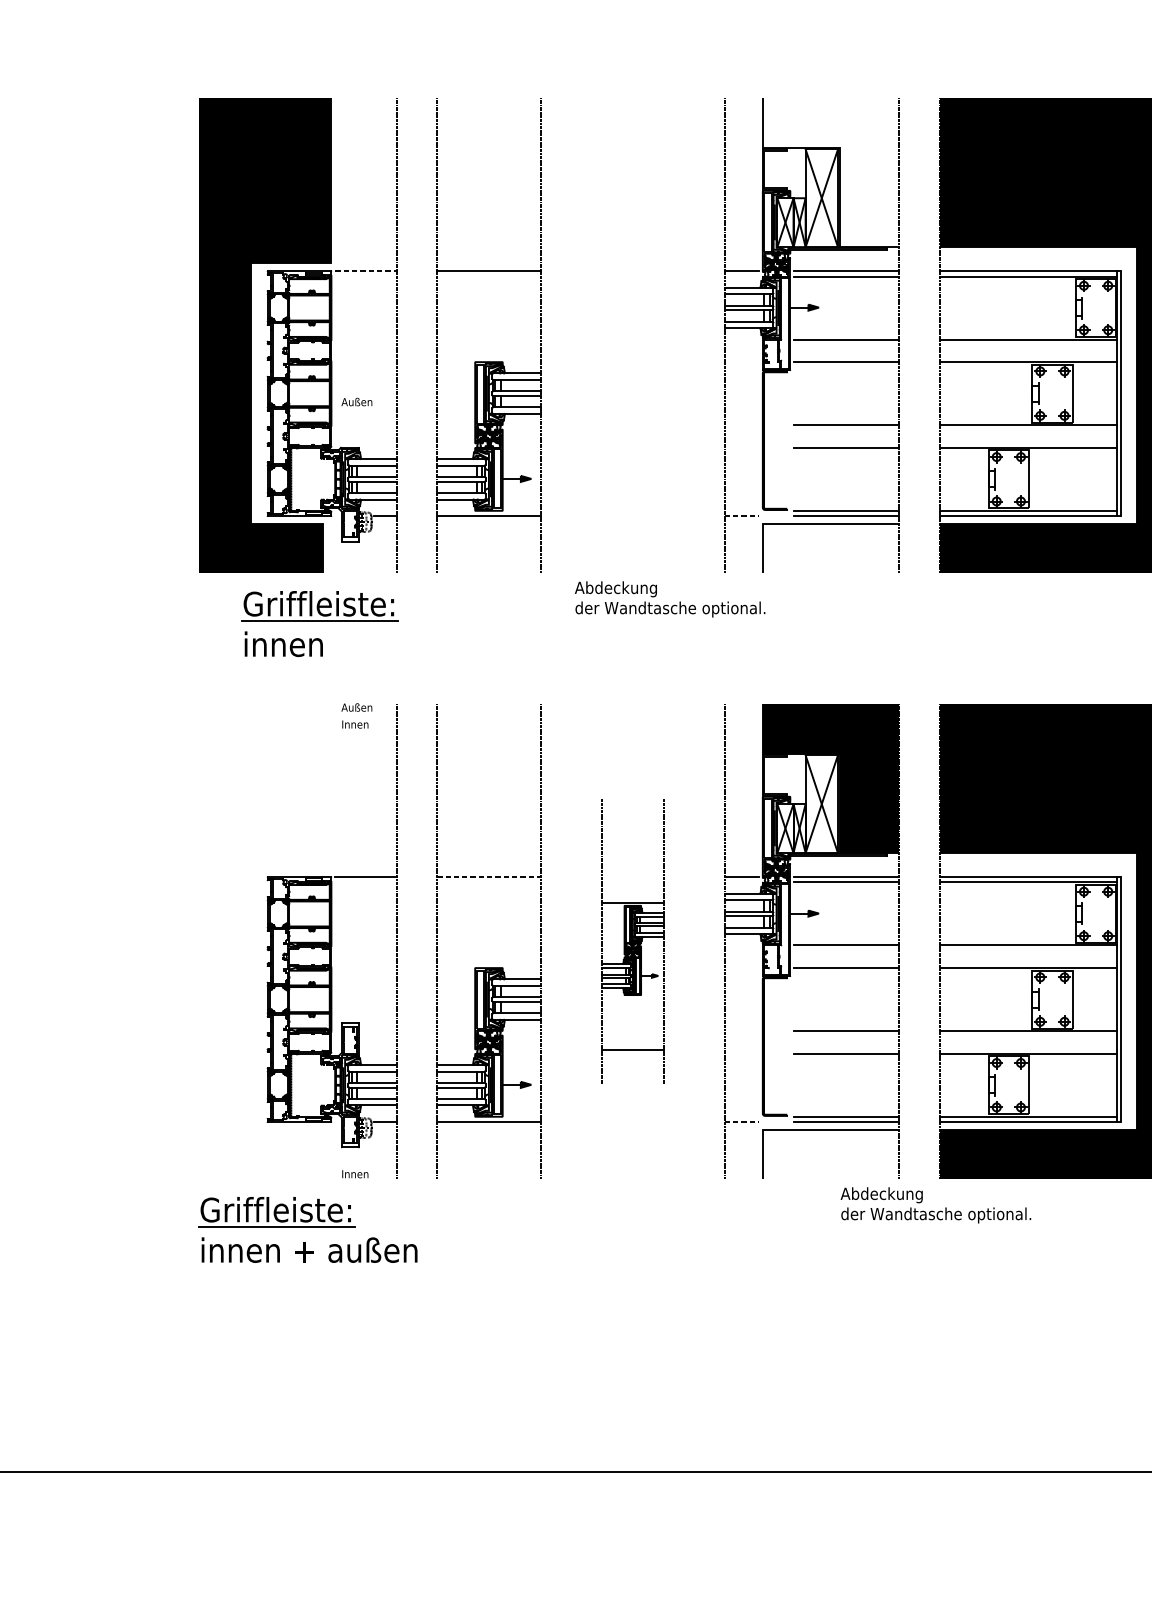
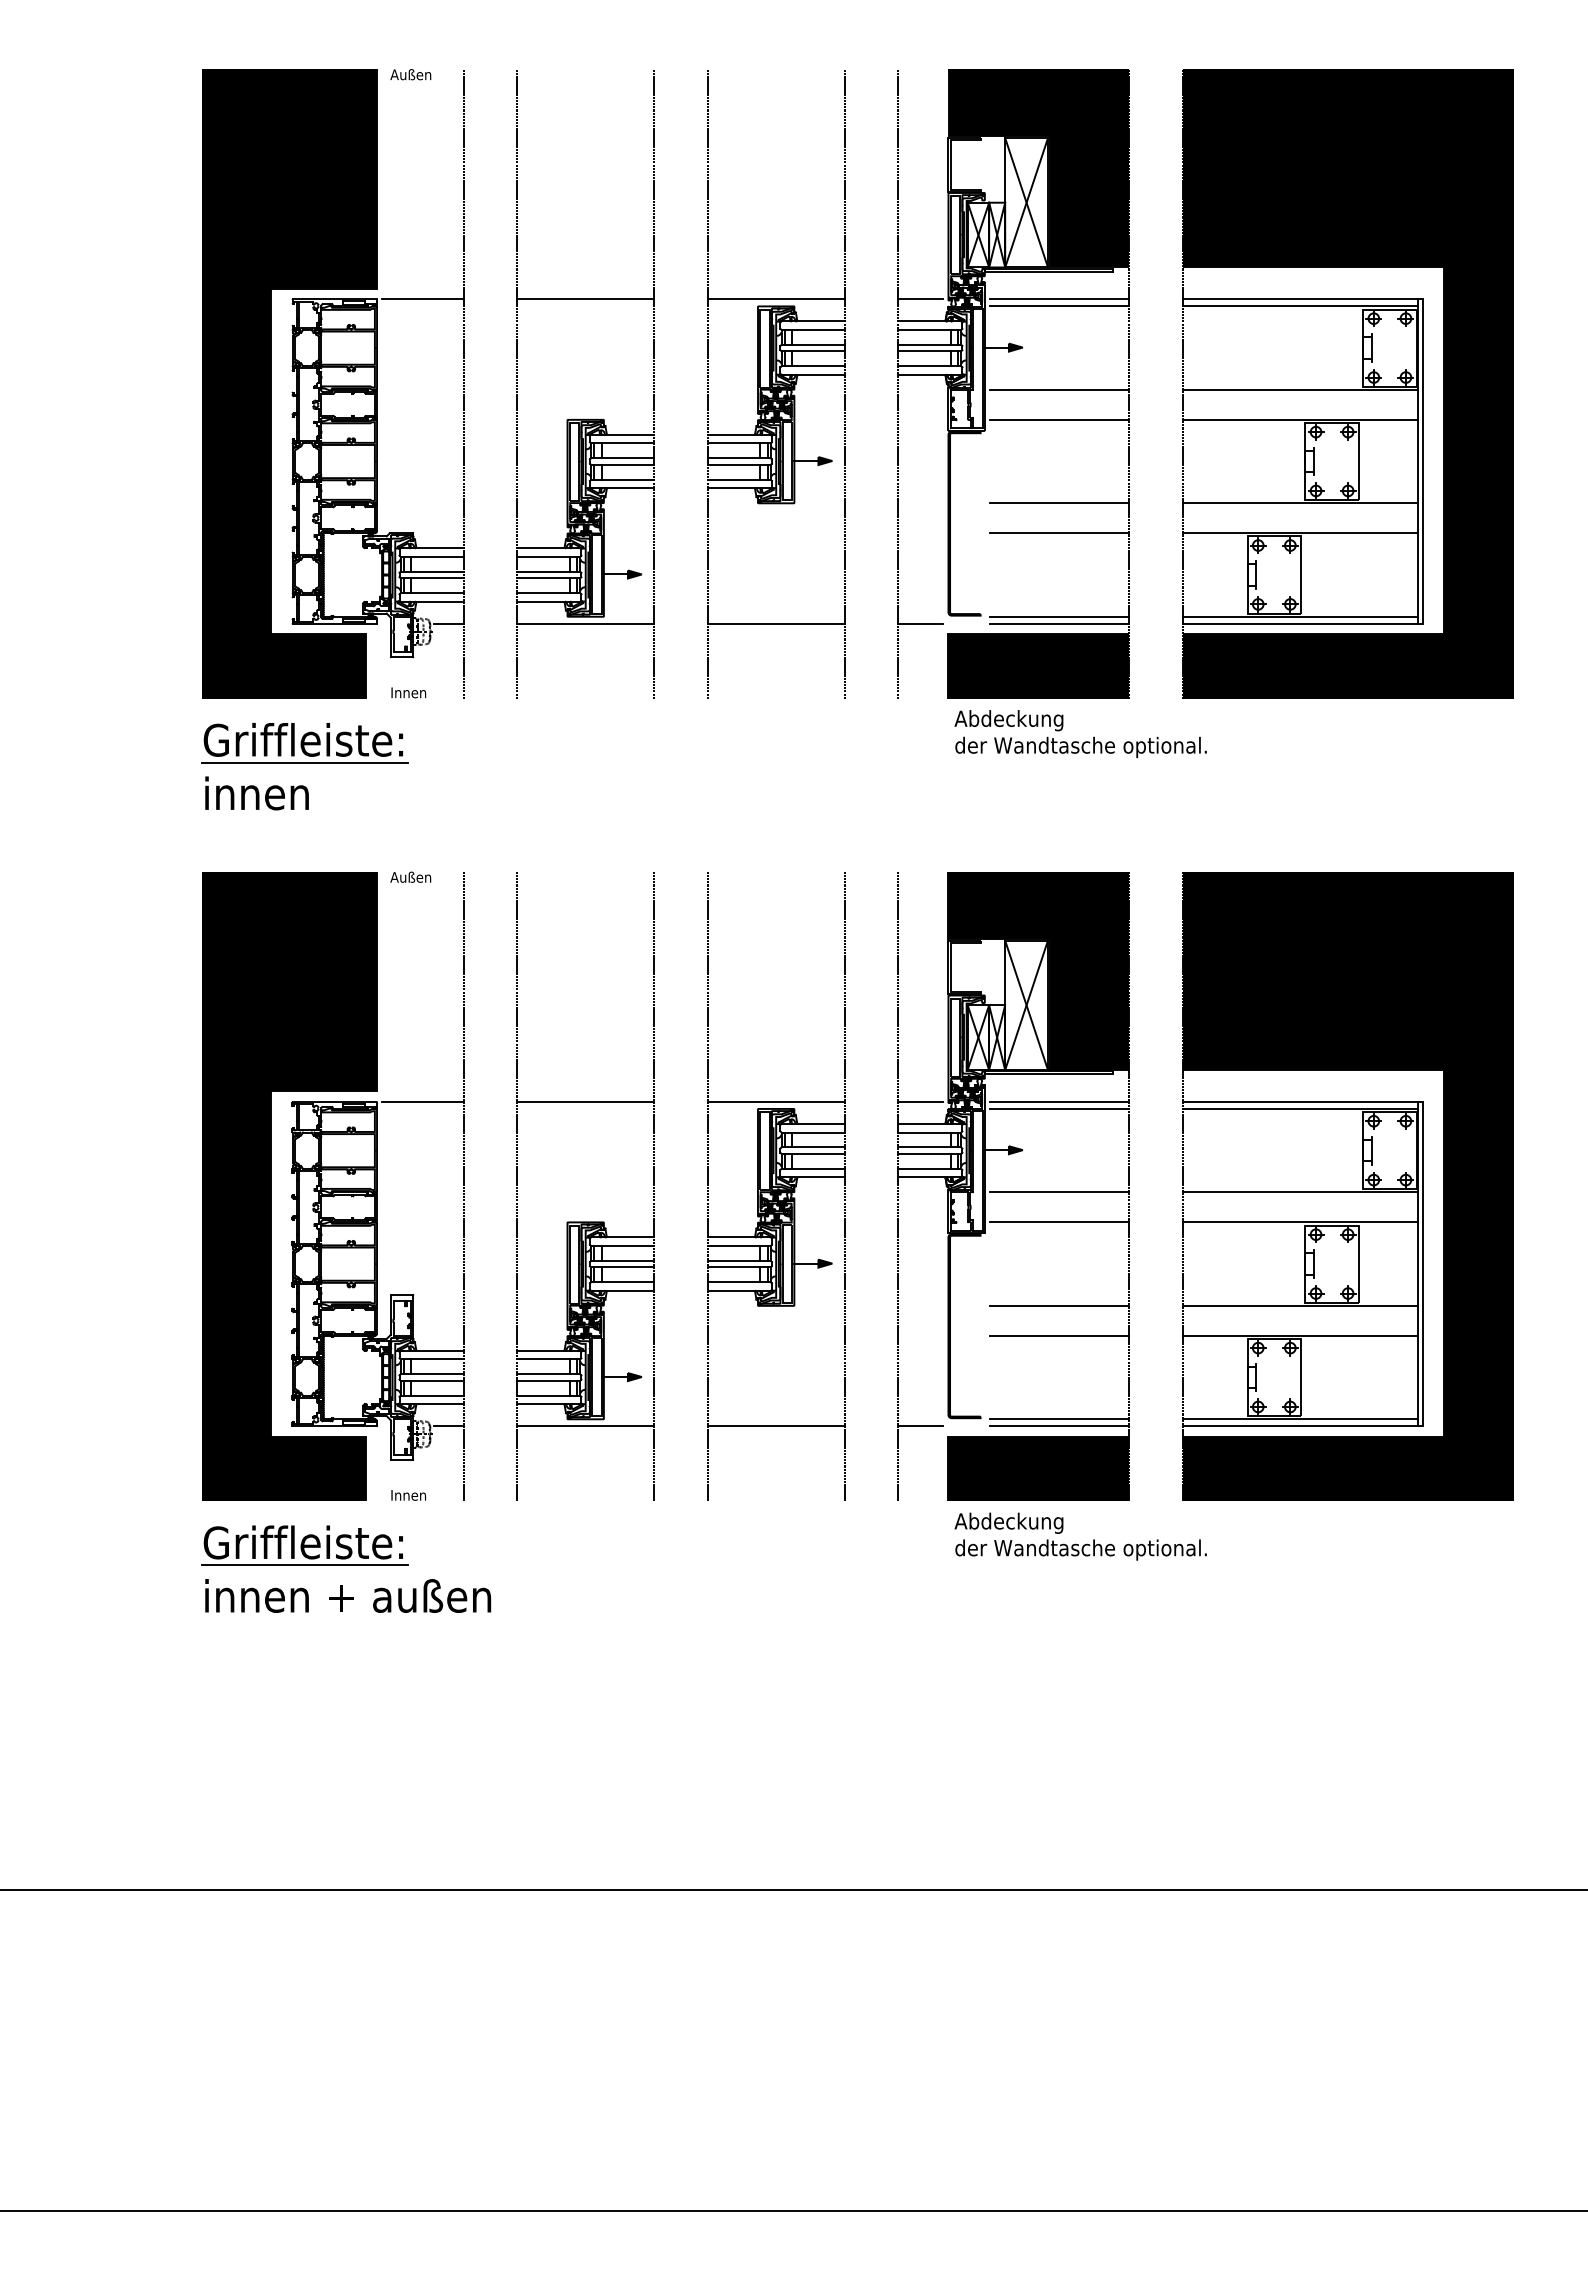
fill: (830, 172) -> (1038, 168), added
line: (366, 271) -> (423, 299), dashed -> solid
part: (632, 335) -> (776, 384), added
text: (356, 401) -> (410, 74), moved
line: (742, 515) -> (921, 623), dashed -> solid
fill: (830, 548) -> (1038, 666), added
text: (669, 599) -> (1080, 734), moved
part: (319, 623) -> (304, 766), moved
text: (355, 724) -> (408, 692), moved
line: (489, 877) -> (586, 1102), dashed -> solid
part: (251, 940) -> (271, 1186), added
part: (632, 940) -> (776, 1186), size x1.67
line: (742, 1122) -> (921, 1426), dashed -> solid
fill: (830, 1153) -> (1038, 1468), added
text: (935, 1205) -> (1080, 1536), moved

